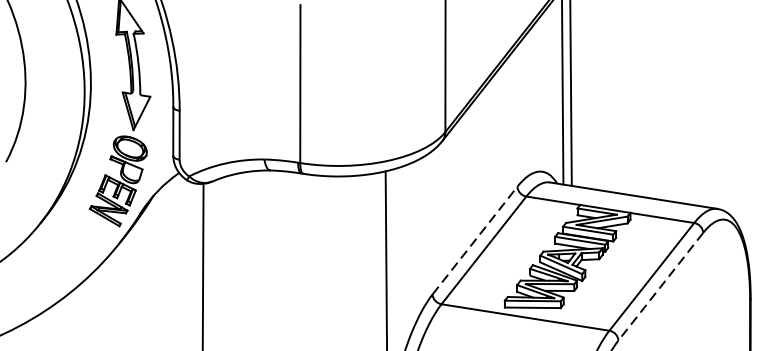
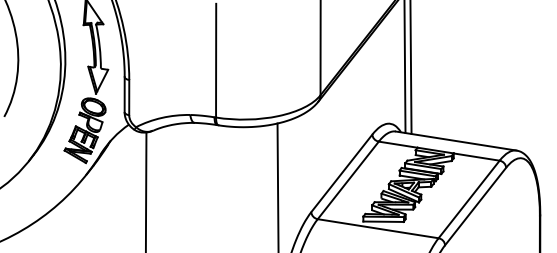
line: (475, 239) -> (342, 172), dashed -> solid
line: (660, 286) -> (475, 206), dashed -> solid

